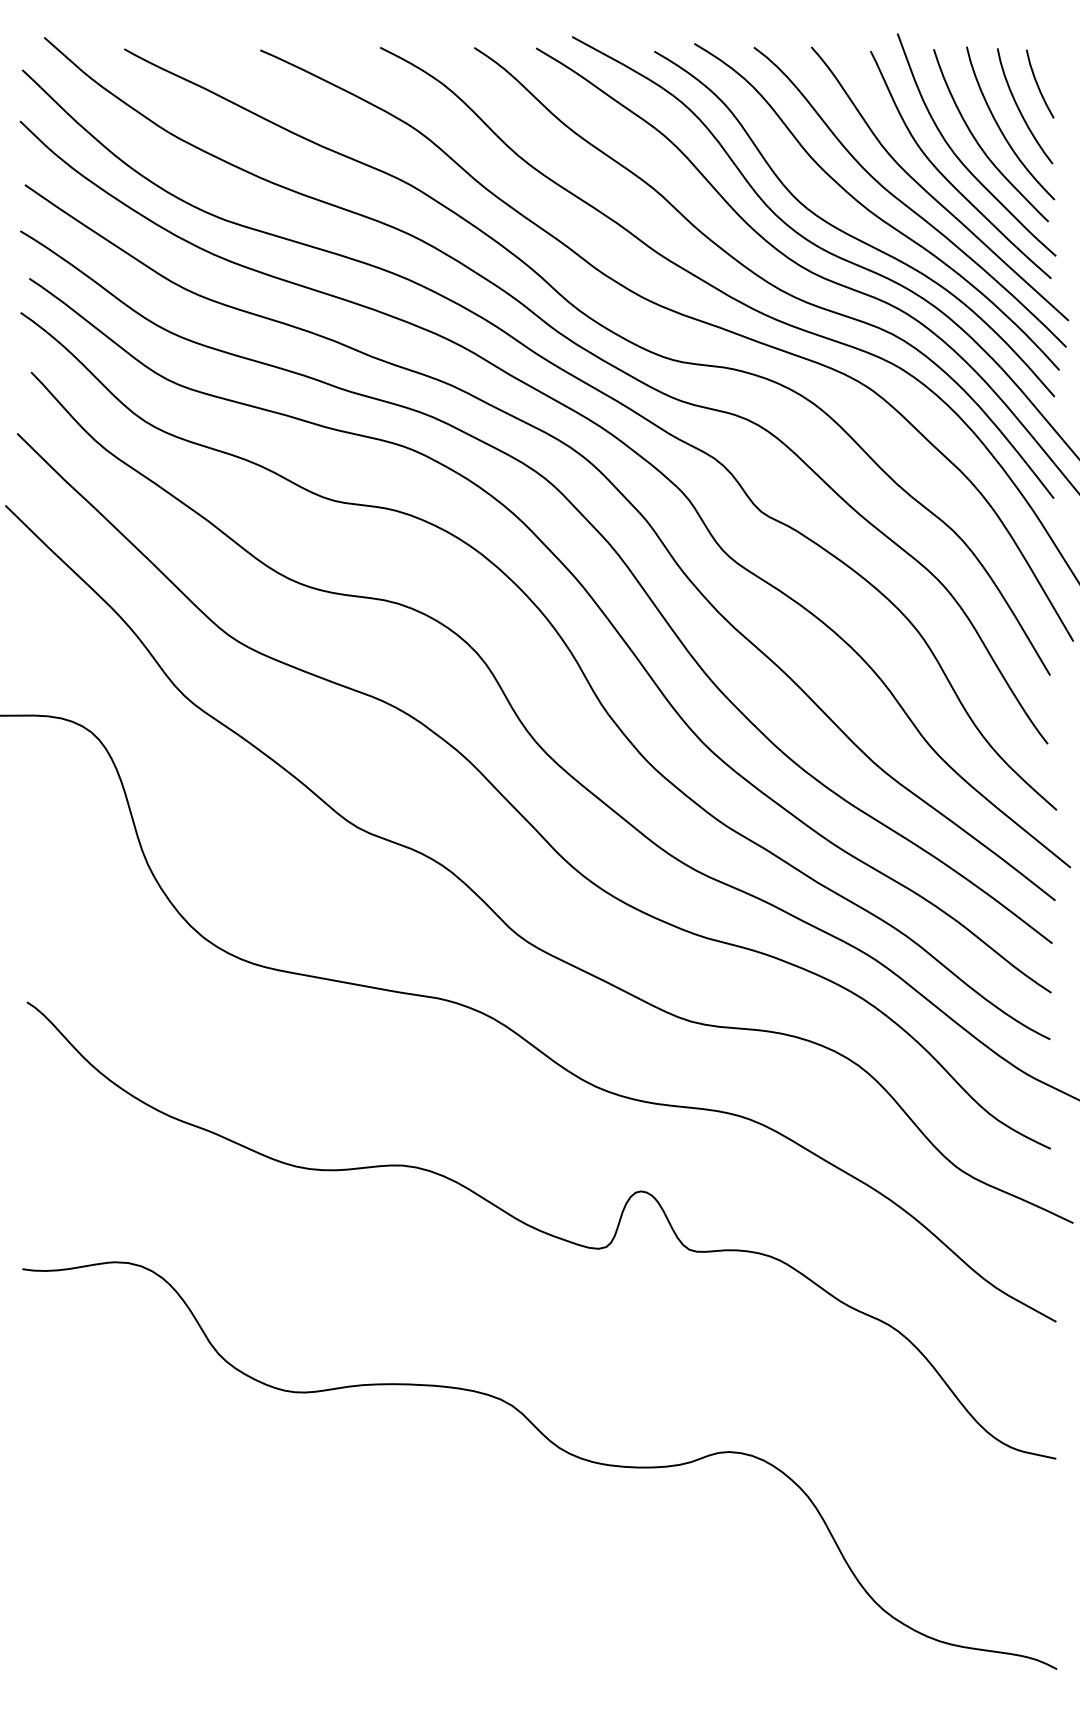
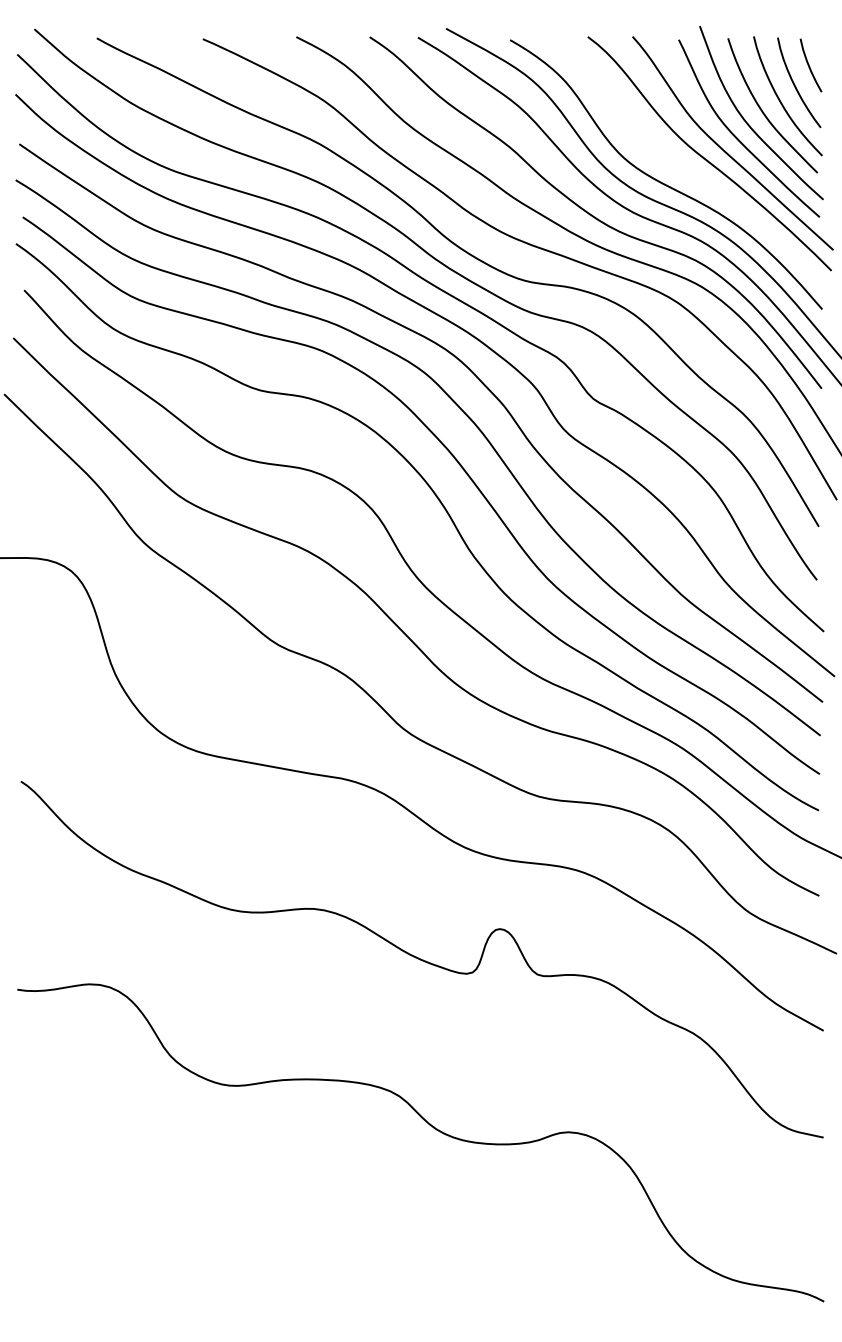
curve: (874, 212) -> (681, 165), removed

